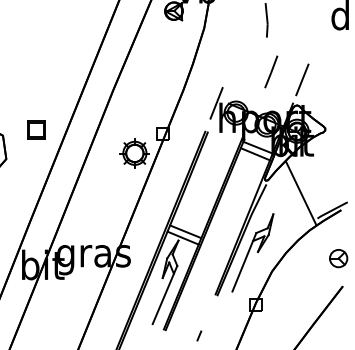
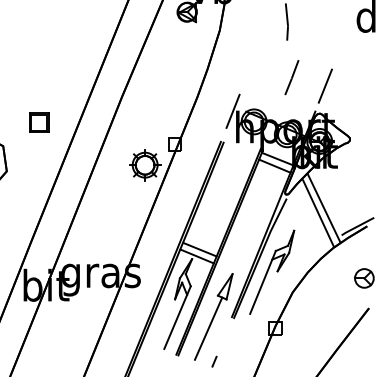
part: (36, 129) -> (39, 122), moved
line: (295, 197) -> (317, 212), added
part: (198, 294) -> (213, 317), added

